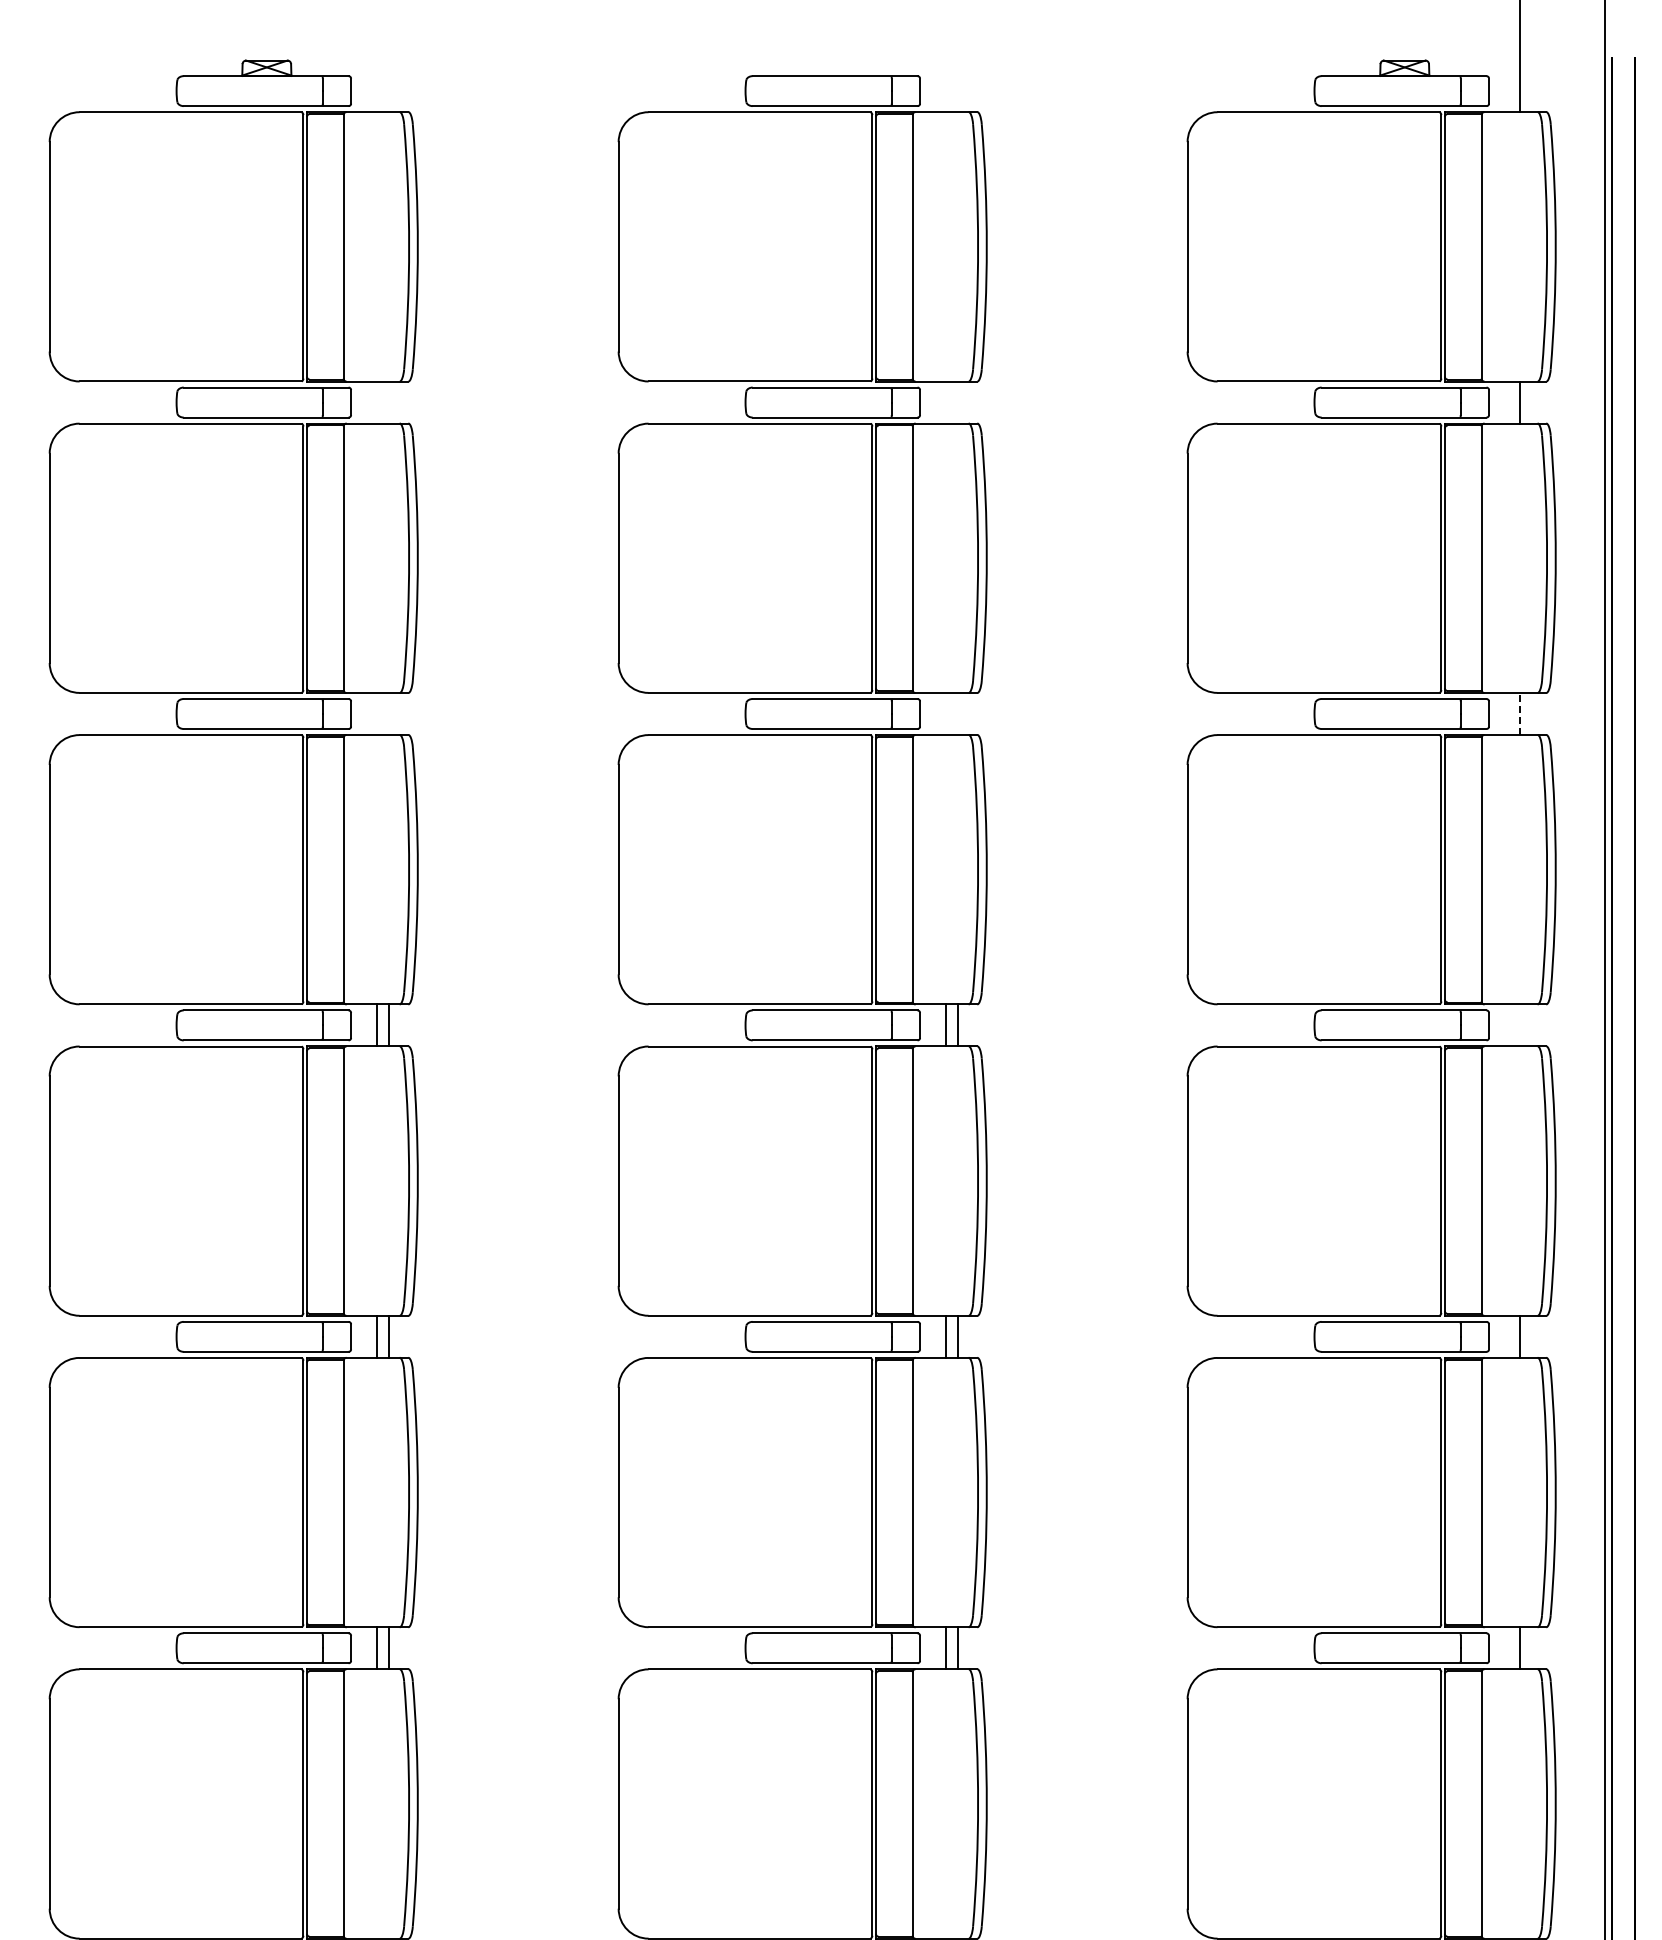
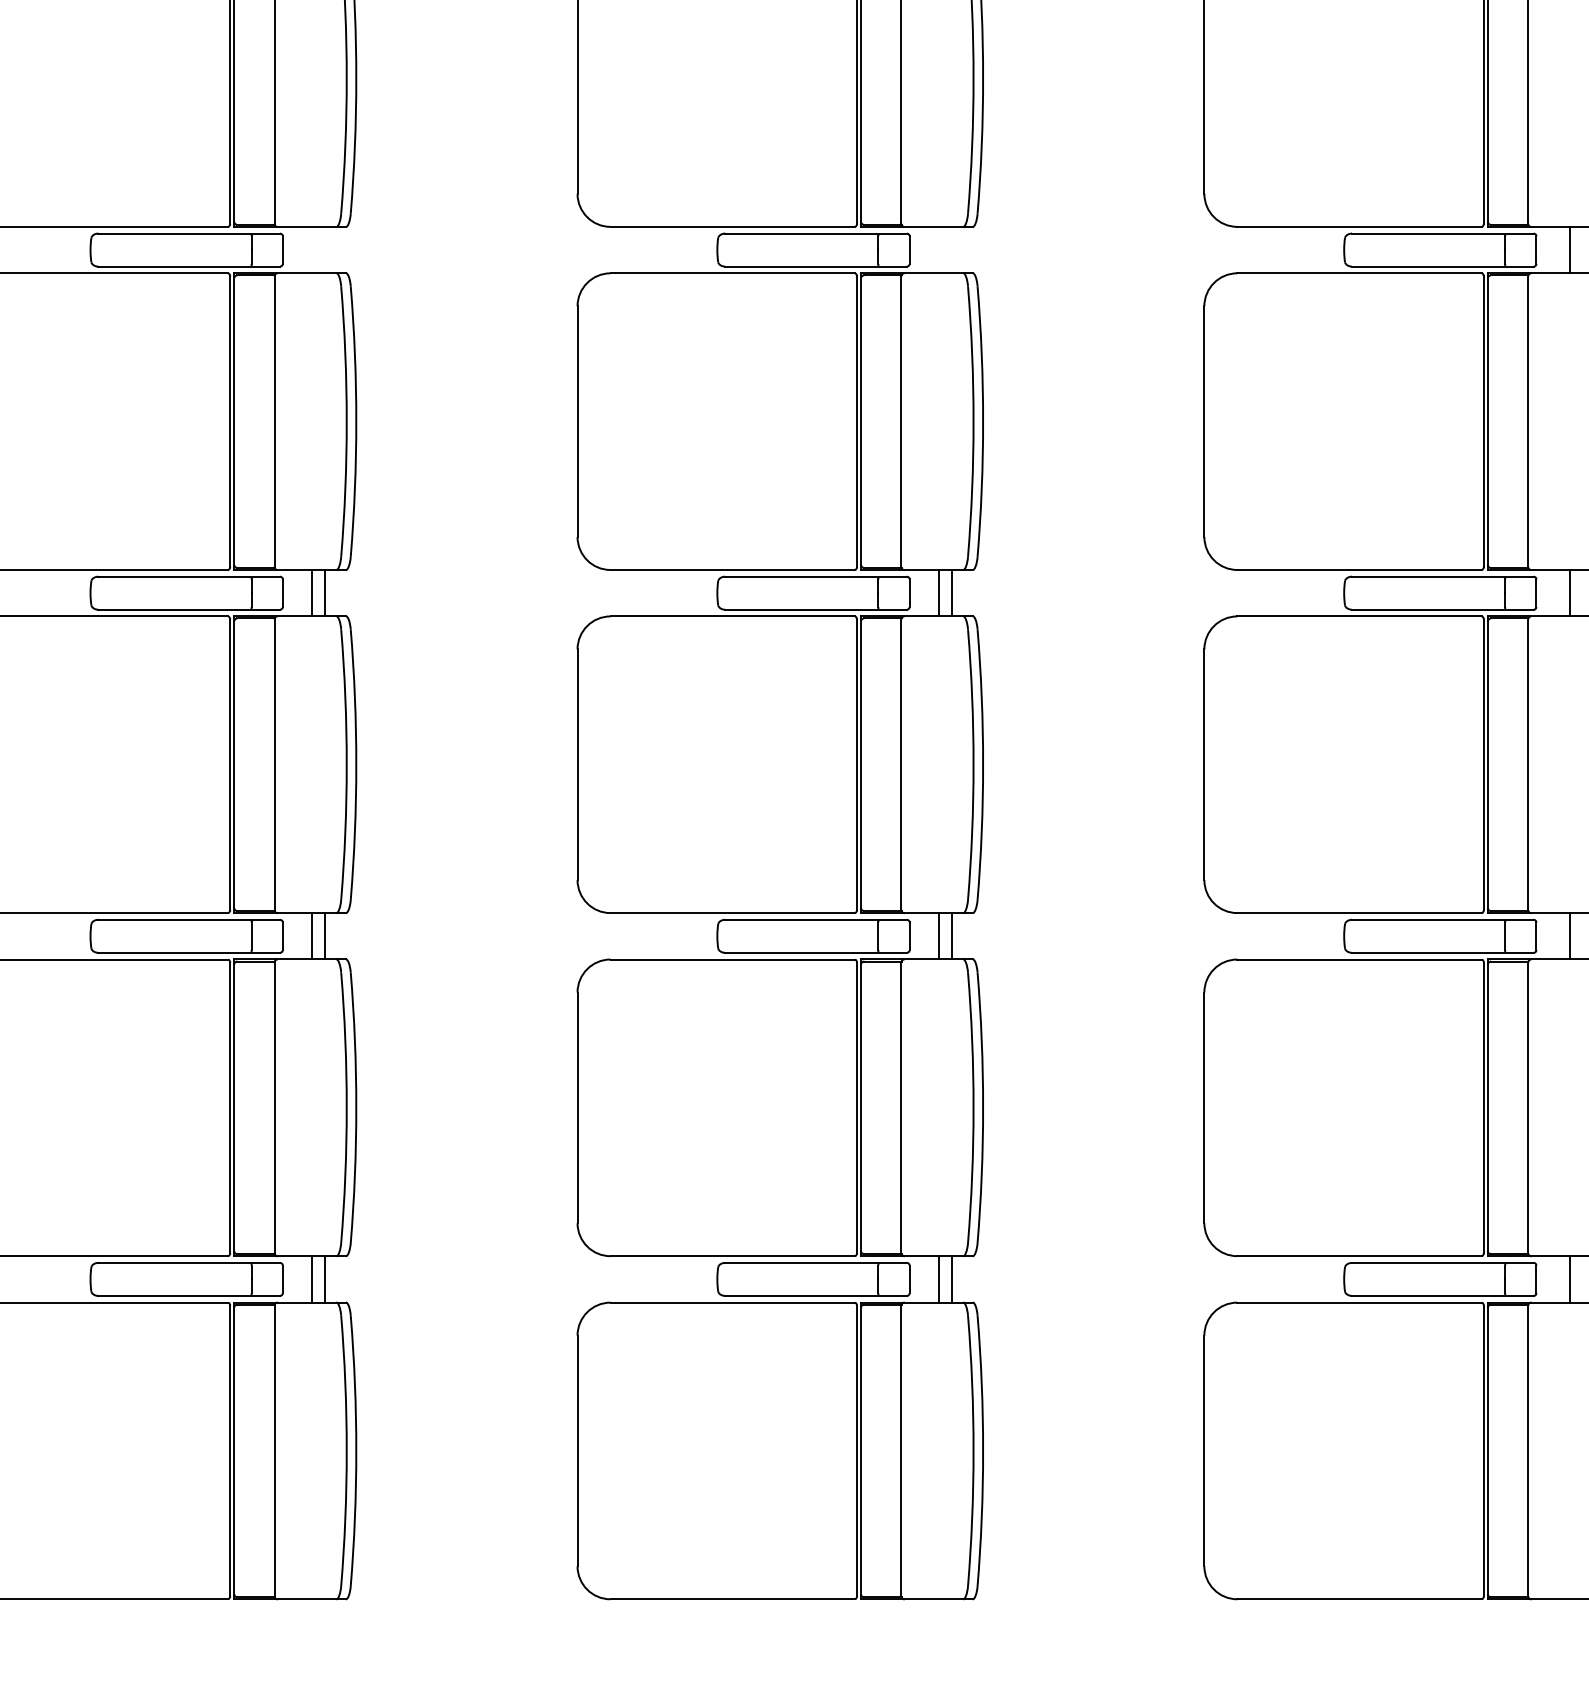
line: (1519, 714) -> (1570, 250), dashed -> solid
line: (1519, 1025) -> (1570, 593), added

